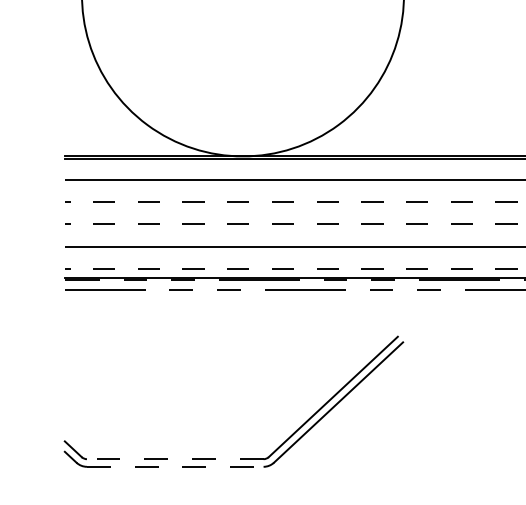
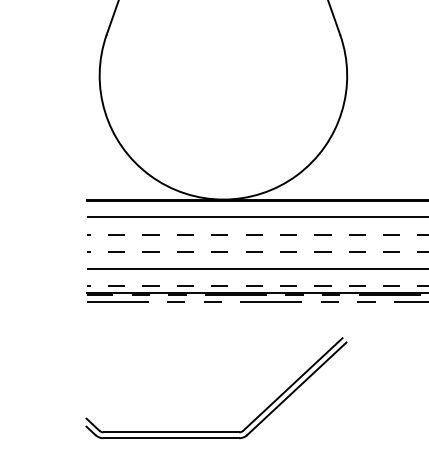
line: (175, 459) -> (171, 432), dashed -> solid
line: (175, 467) -> (171, 438), dashed -> solid

